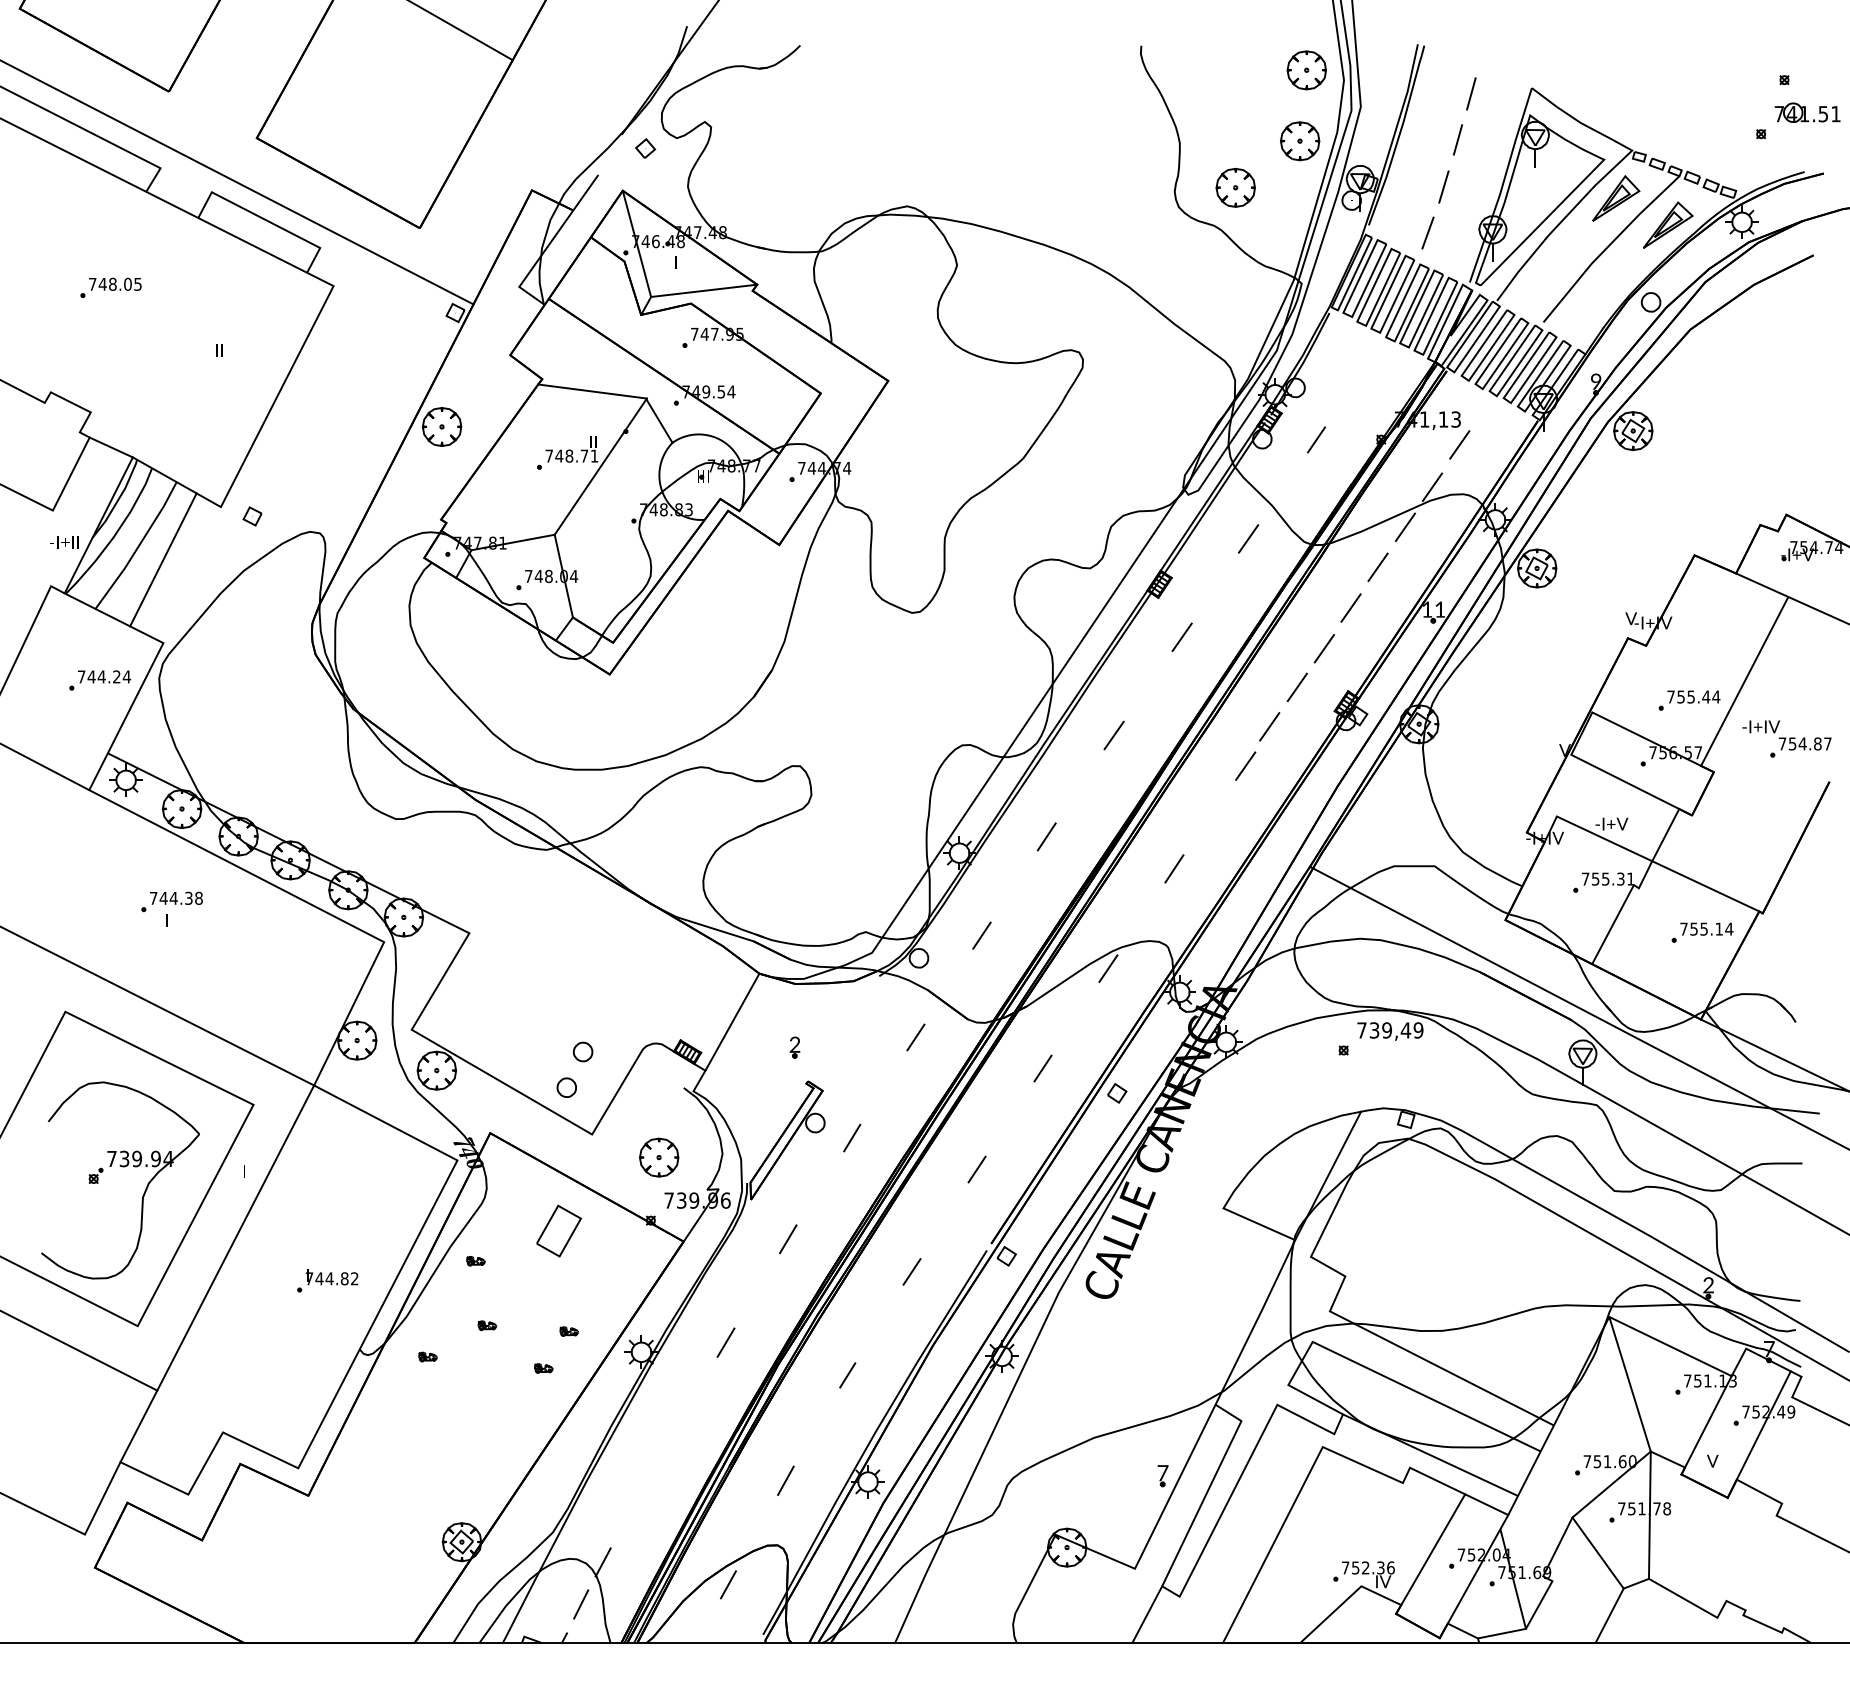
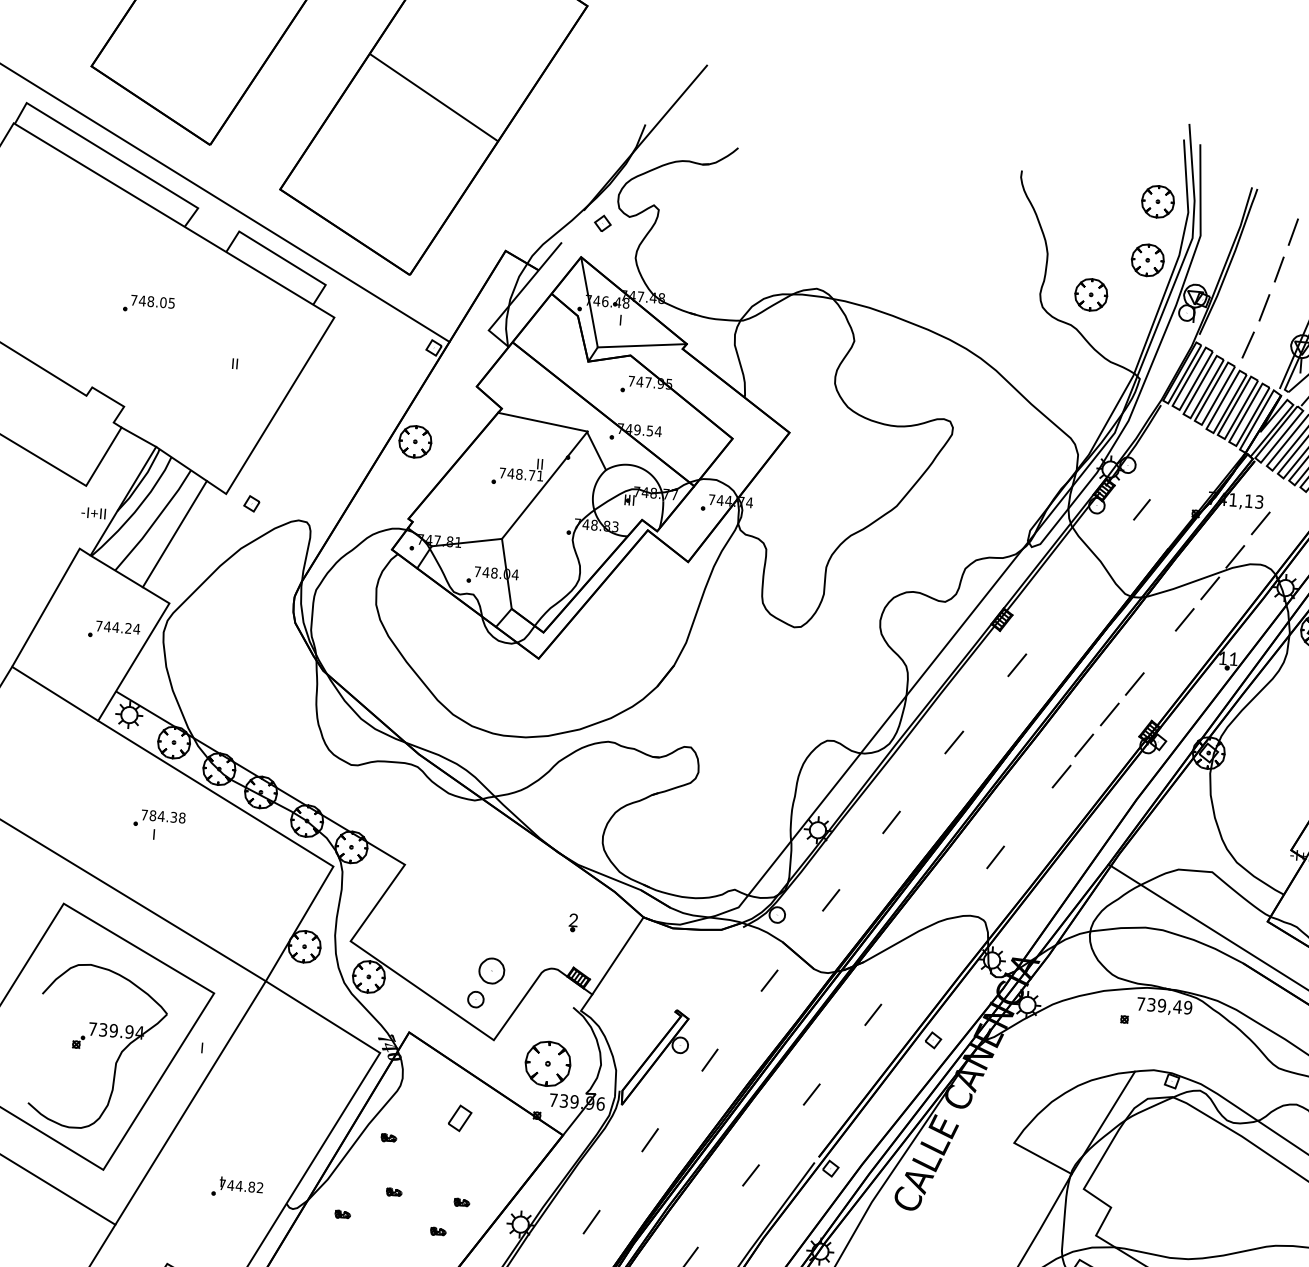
line: (1248, 538) -> (1078, 587), removed
line: (1350, 607) -> (1159, 651), removed
text: (163, 897) -> (152, 814), 744.38 -> 784.38
line: (1108, 968) -> (934, 935), removed
part: (794, 1047) -> (572, 922), moved
part: (582, 1051) -> (491, 970), size x1.6
part: (659, 1157) -> (548, 1063), size x1.4
part: (558, 1230) -> (459, 1117), size x0.6
part: (327, 1280) -> (237, 1187), moved

